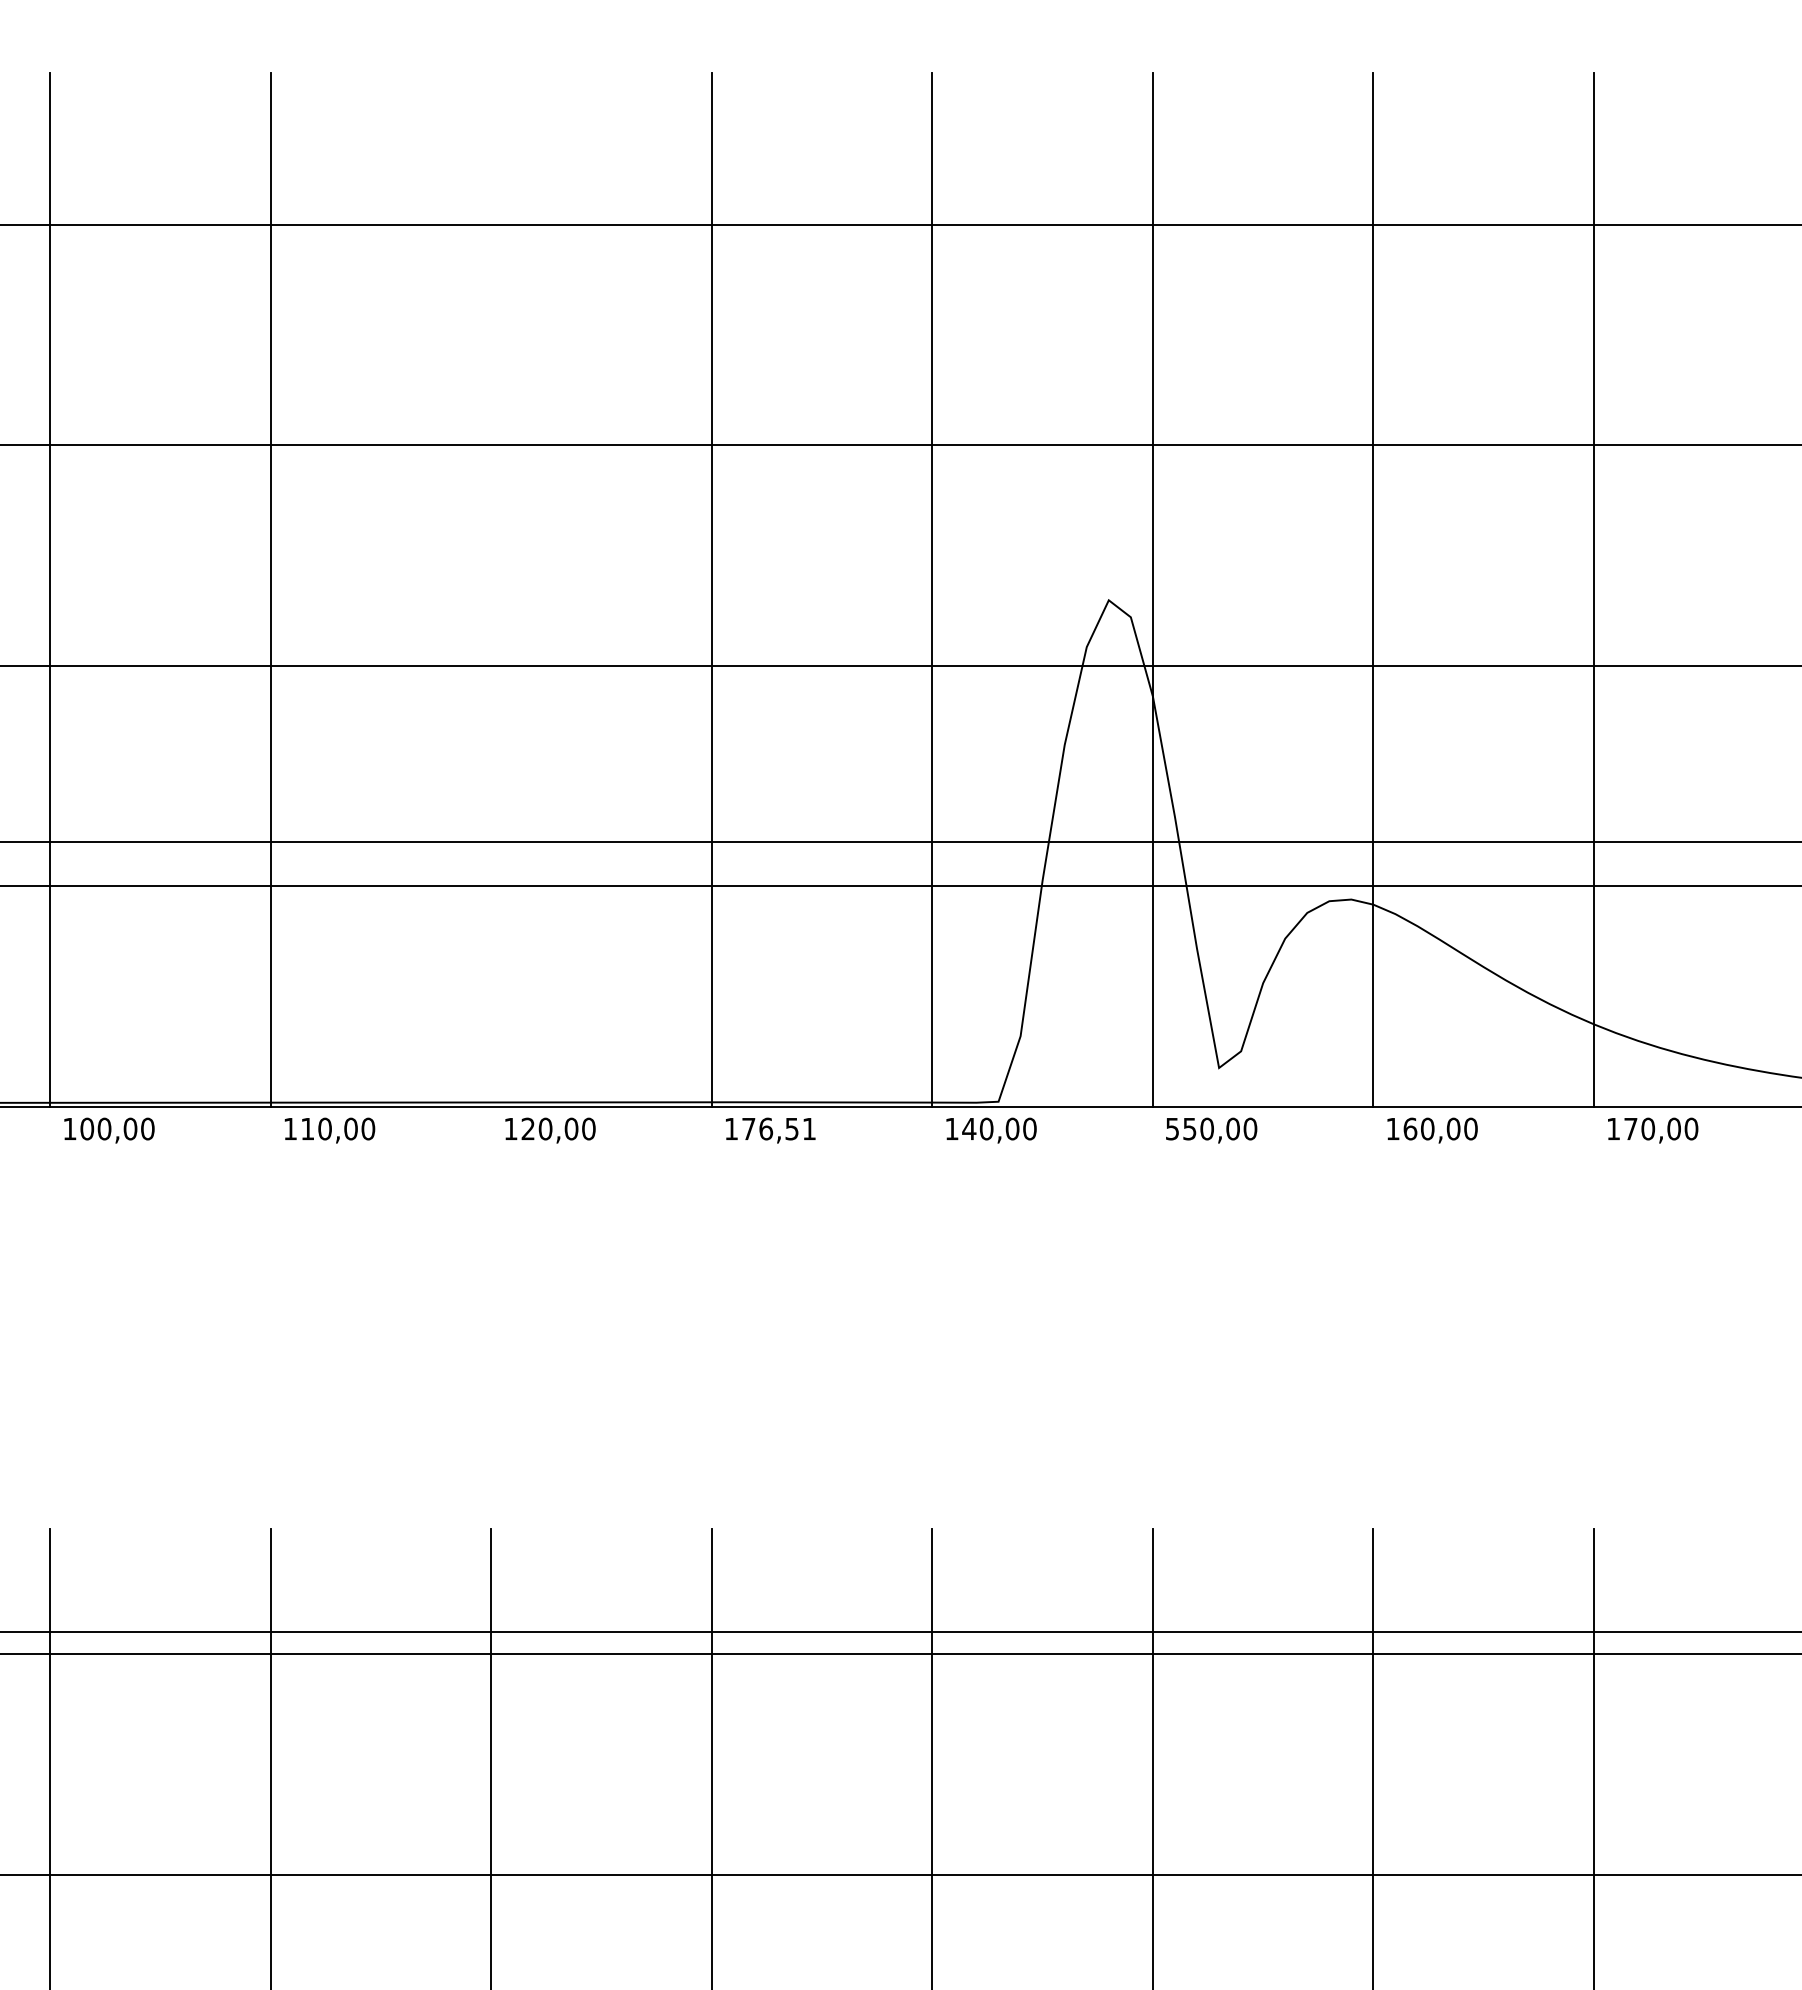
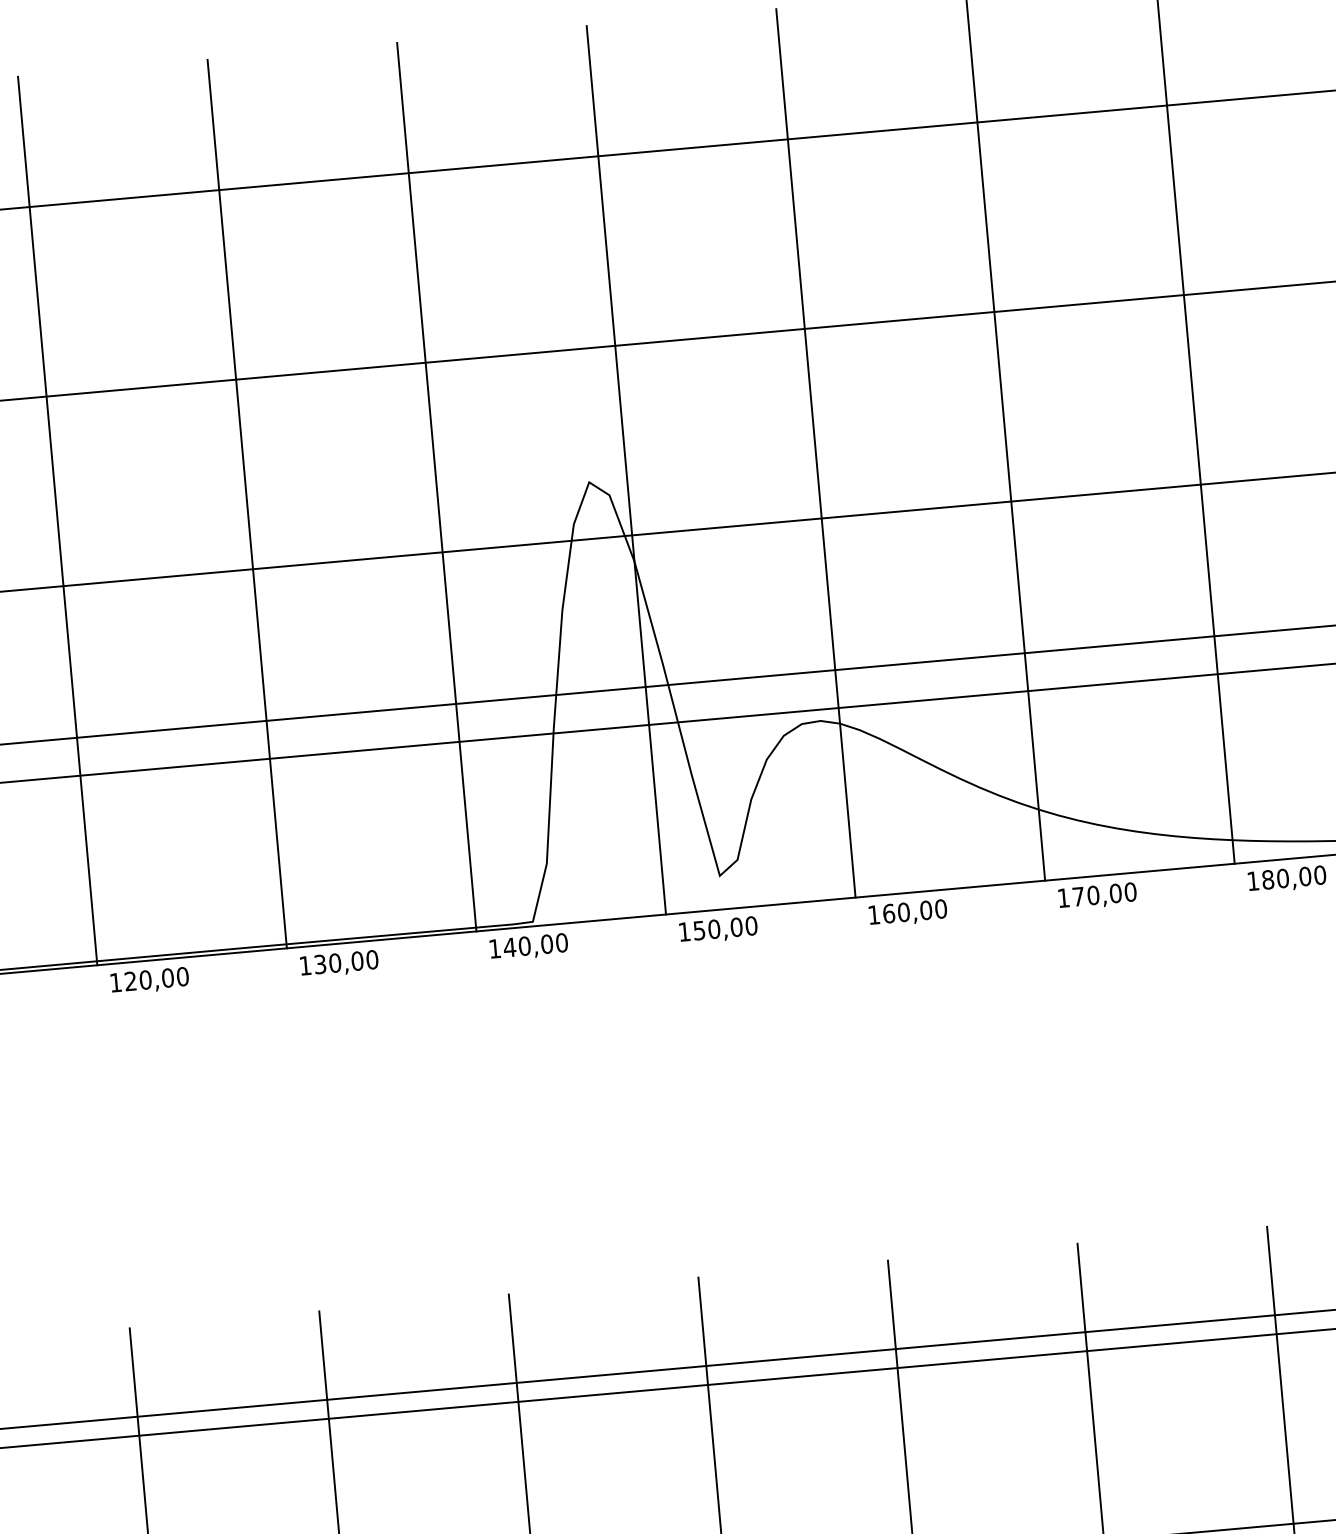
line: (491, 590) -> (57, 521), added
text: (779, 1128) -> (346, 961), 176,51 -> 130,00
text: (1172, 1129) -> (684, 932), 550,00 -> 150,00

